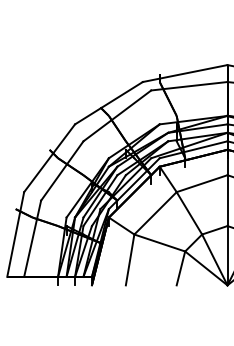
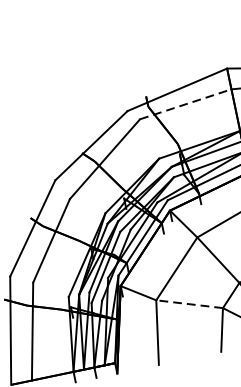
line: (189, 86) -> (185, 104), solid -> dashed
line: (159, 243) -> (189, 304), solid -> dashed

